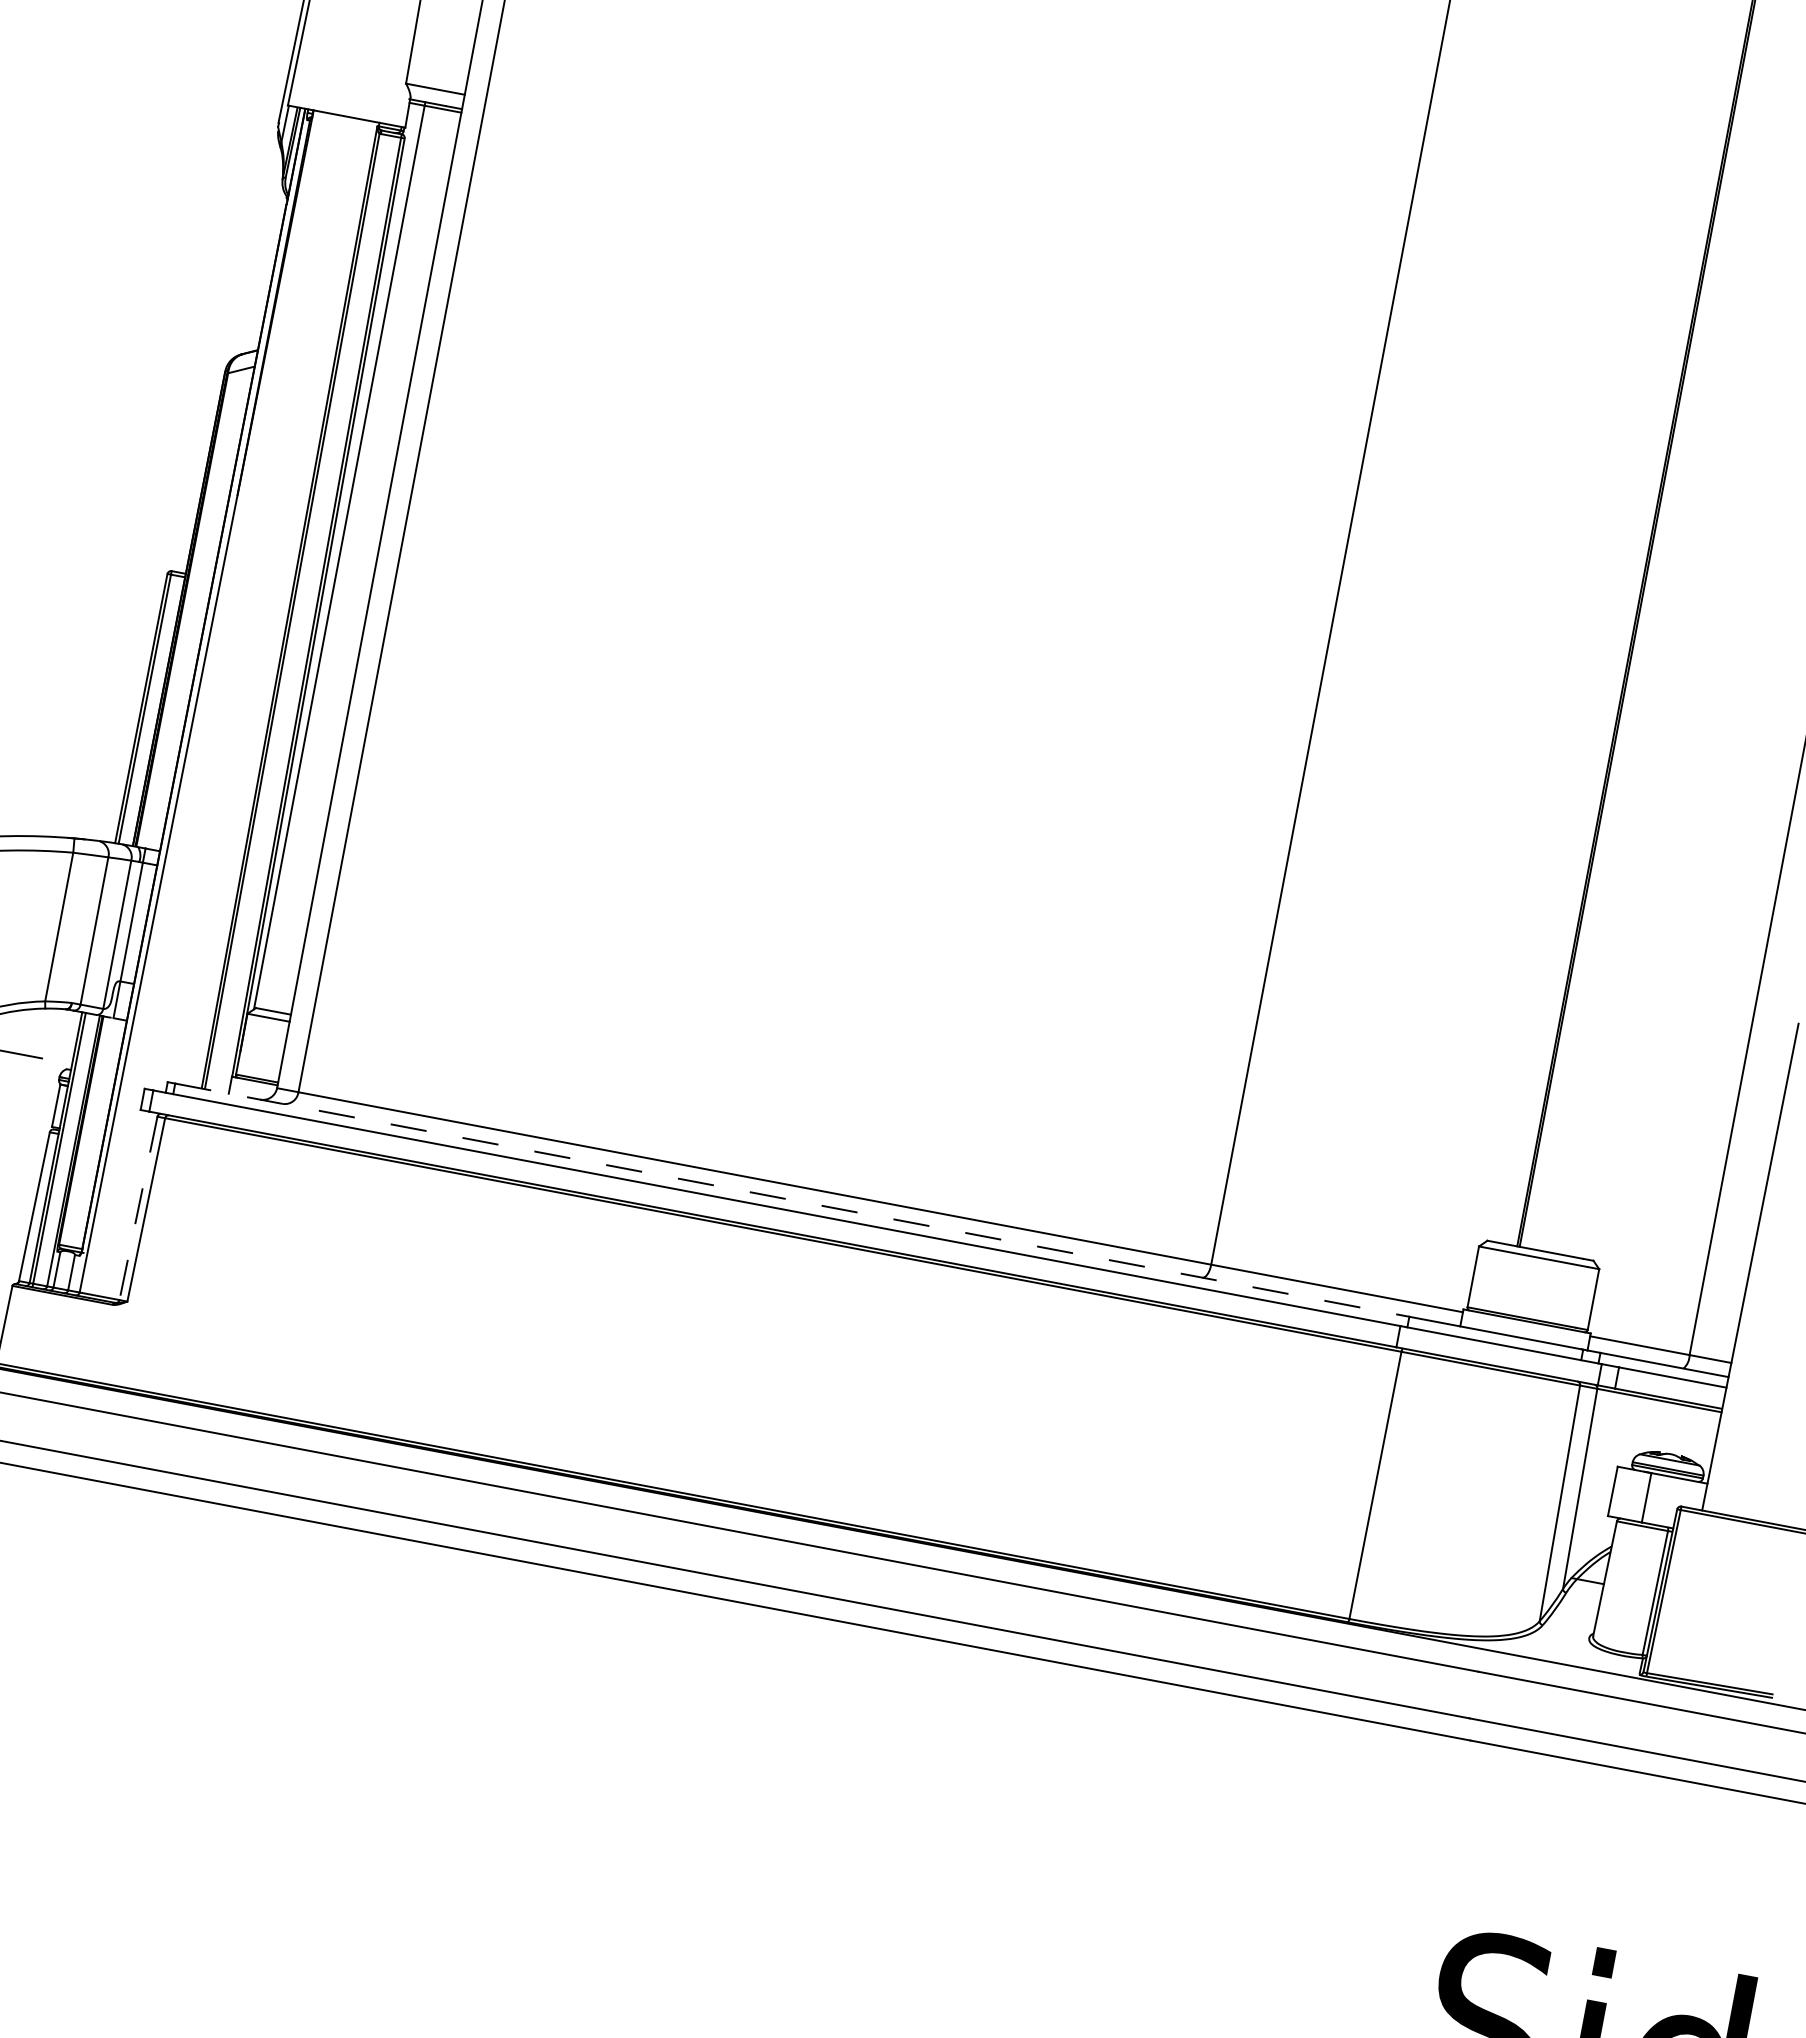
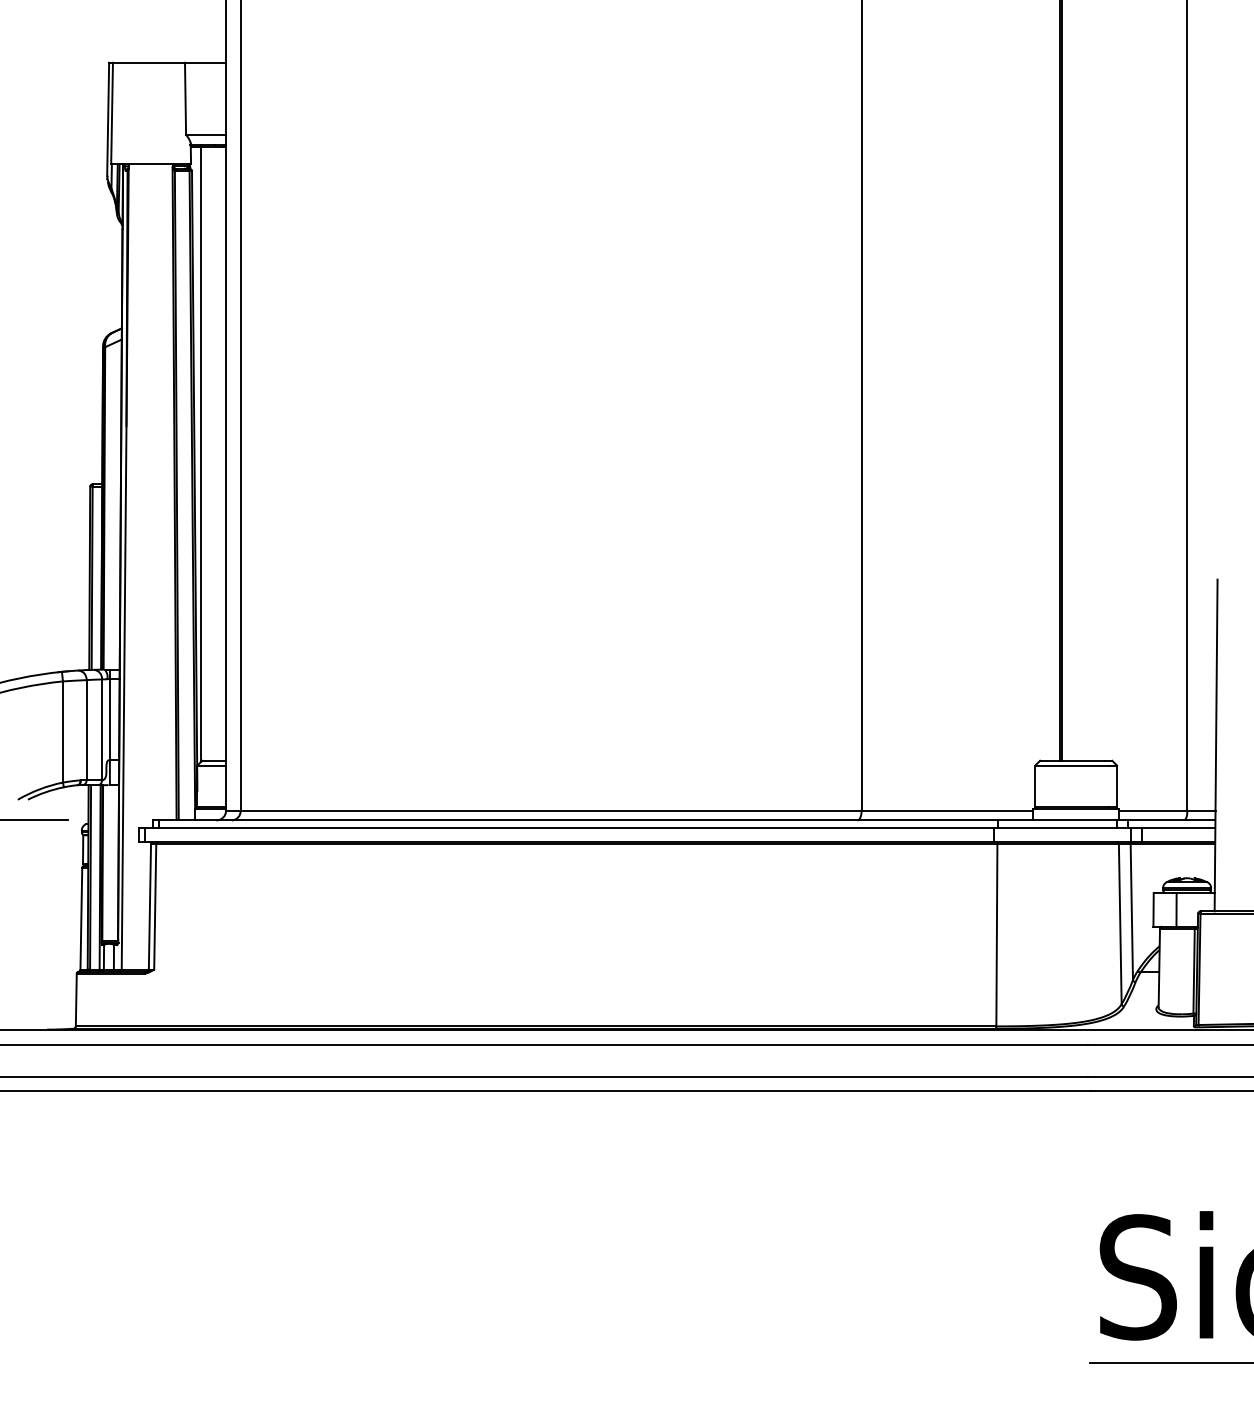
line: (792, 1200) -> (578, 820), dashed -> solid
line: (137, 1207) -> (149, 906), dashed -> solid

